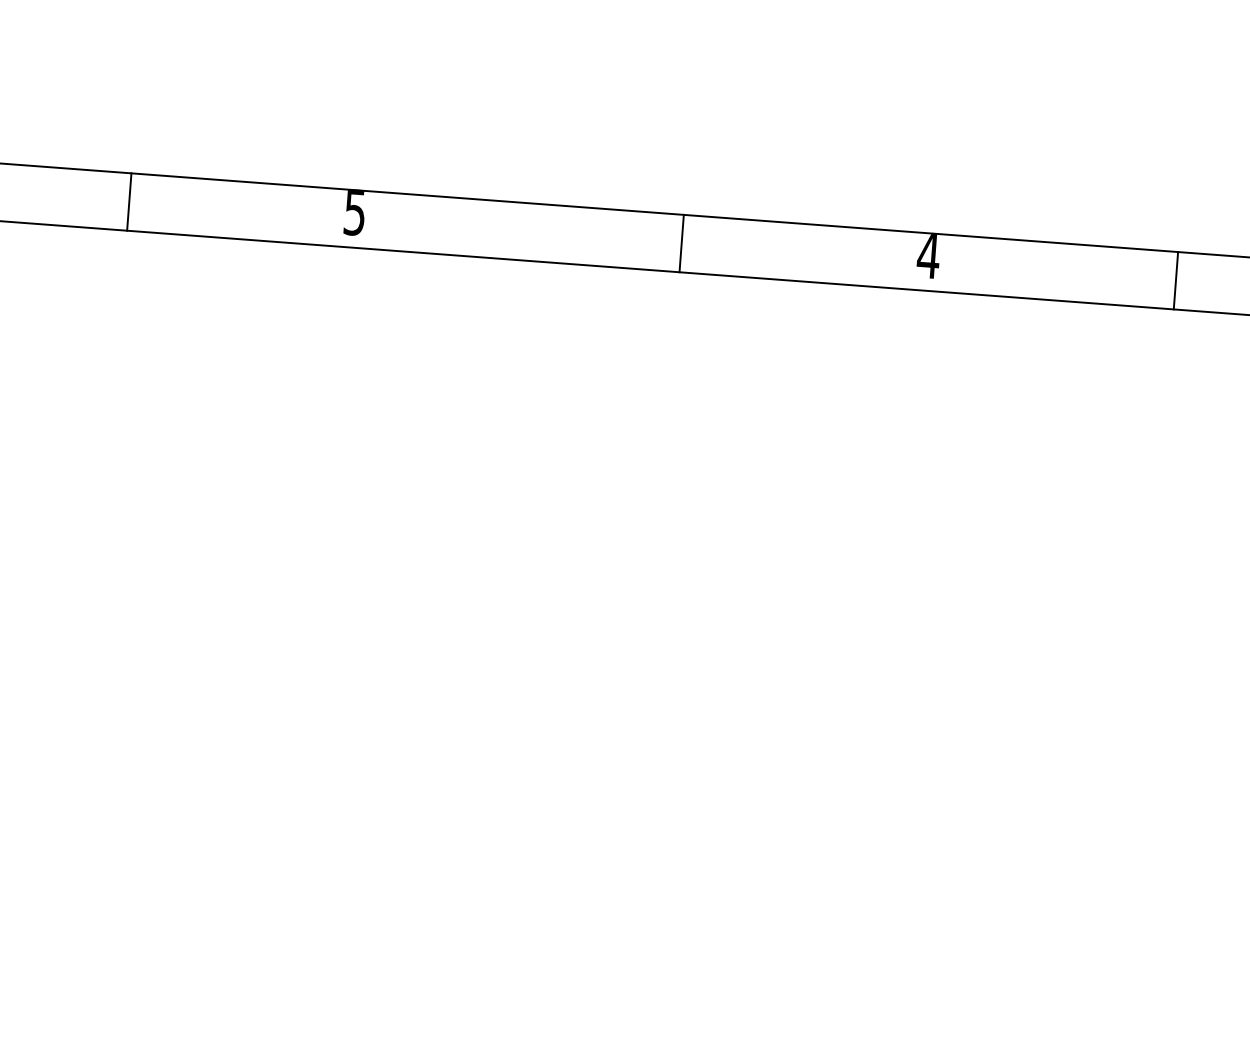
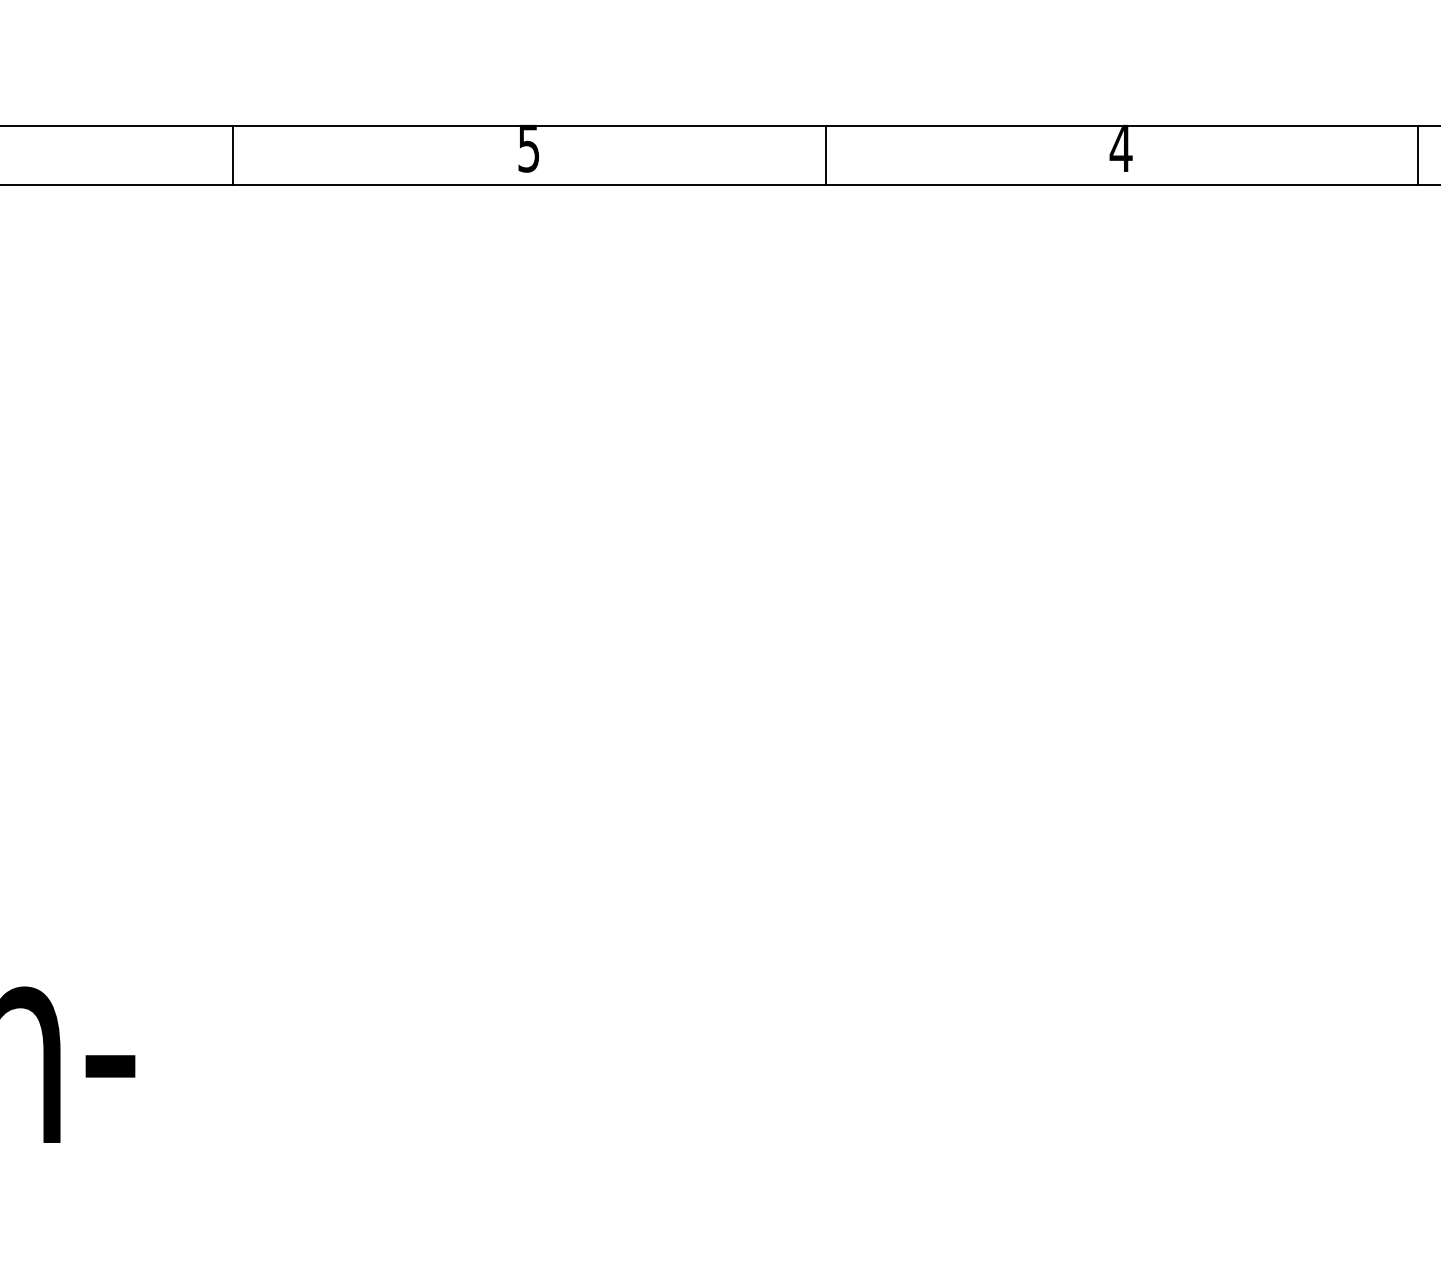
line: (129, 201) -> (233, 154), moved
line: (681, 242) -> (825, 154), moved
line: (1175, 280) -> (1417, 154), moved

